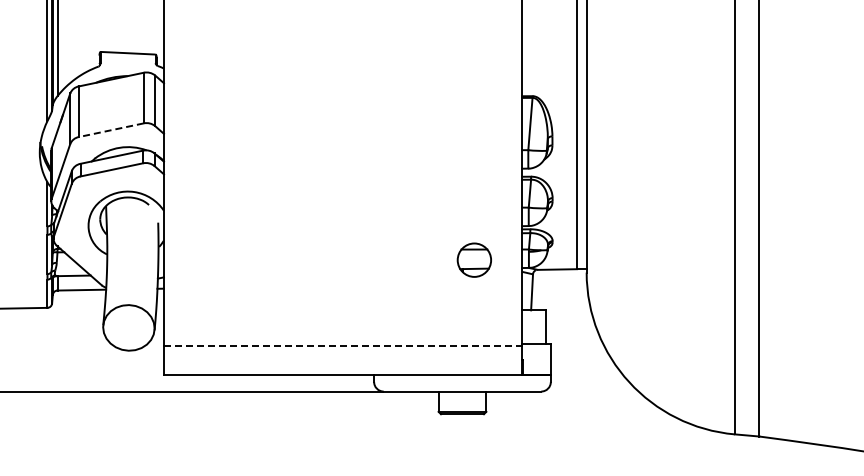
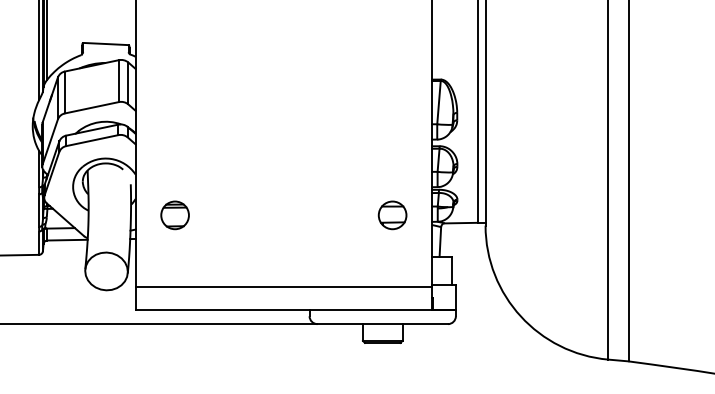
line: (110, 130) -> (91, 107), dashed -> solid
part: (211, 259) -> (174, 214), added
line: (343, 346) -> (284, 286), dashed -> solid

